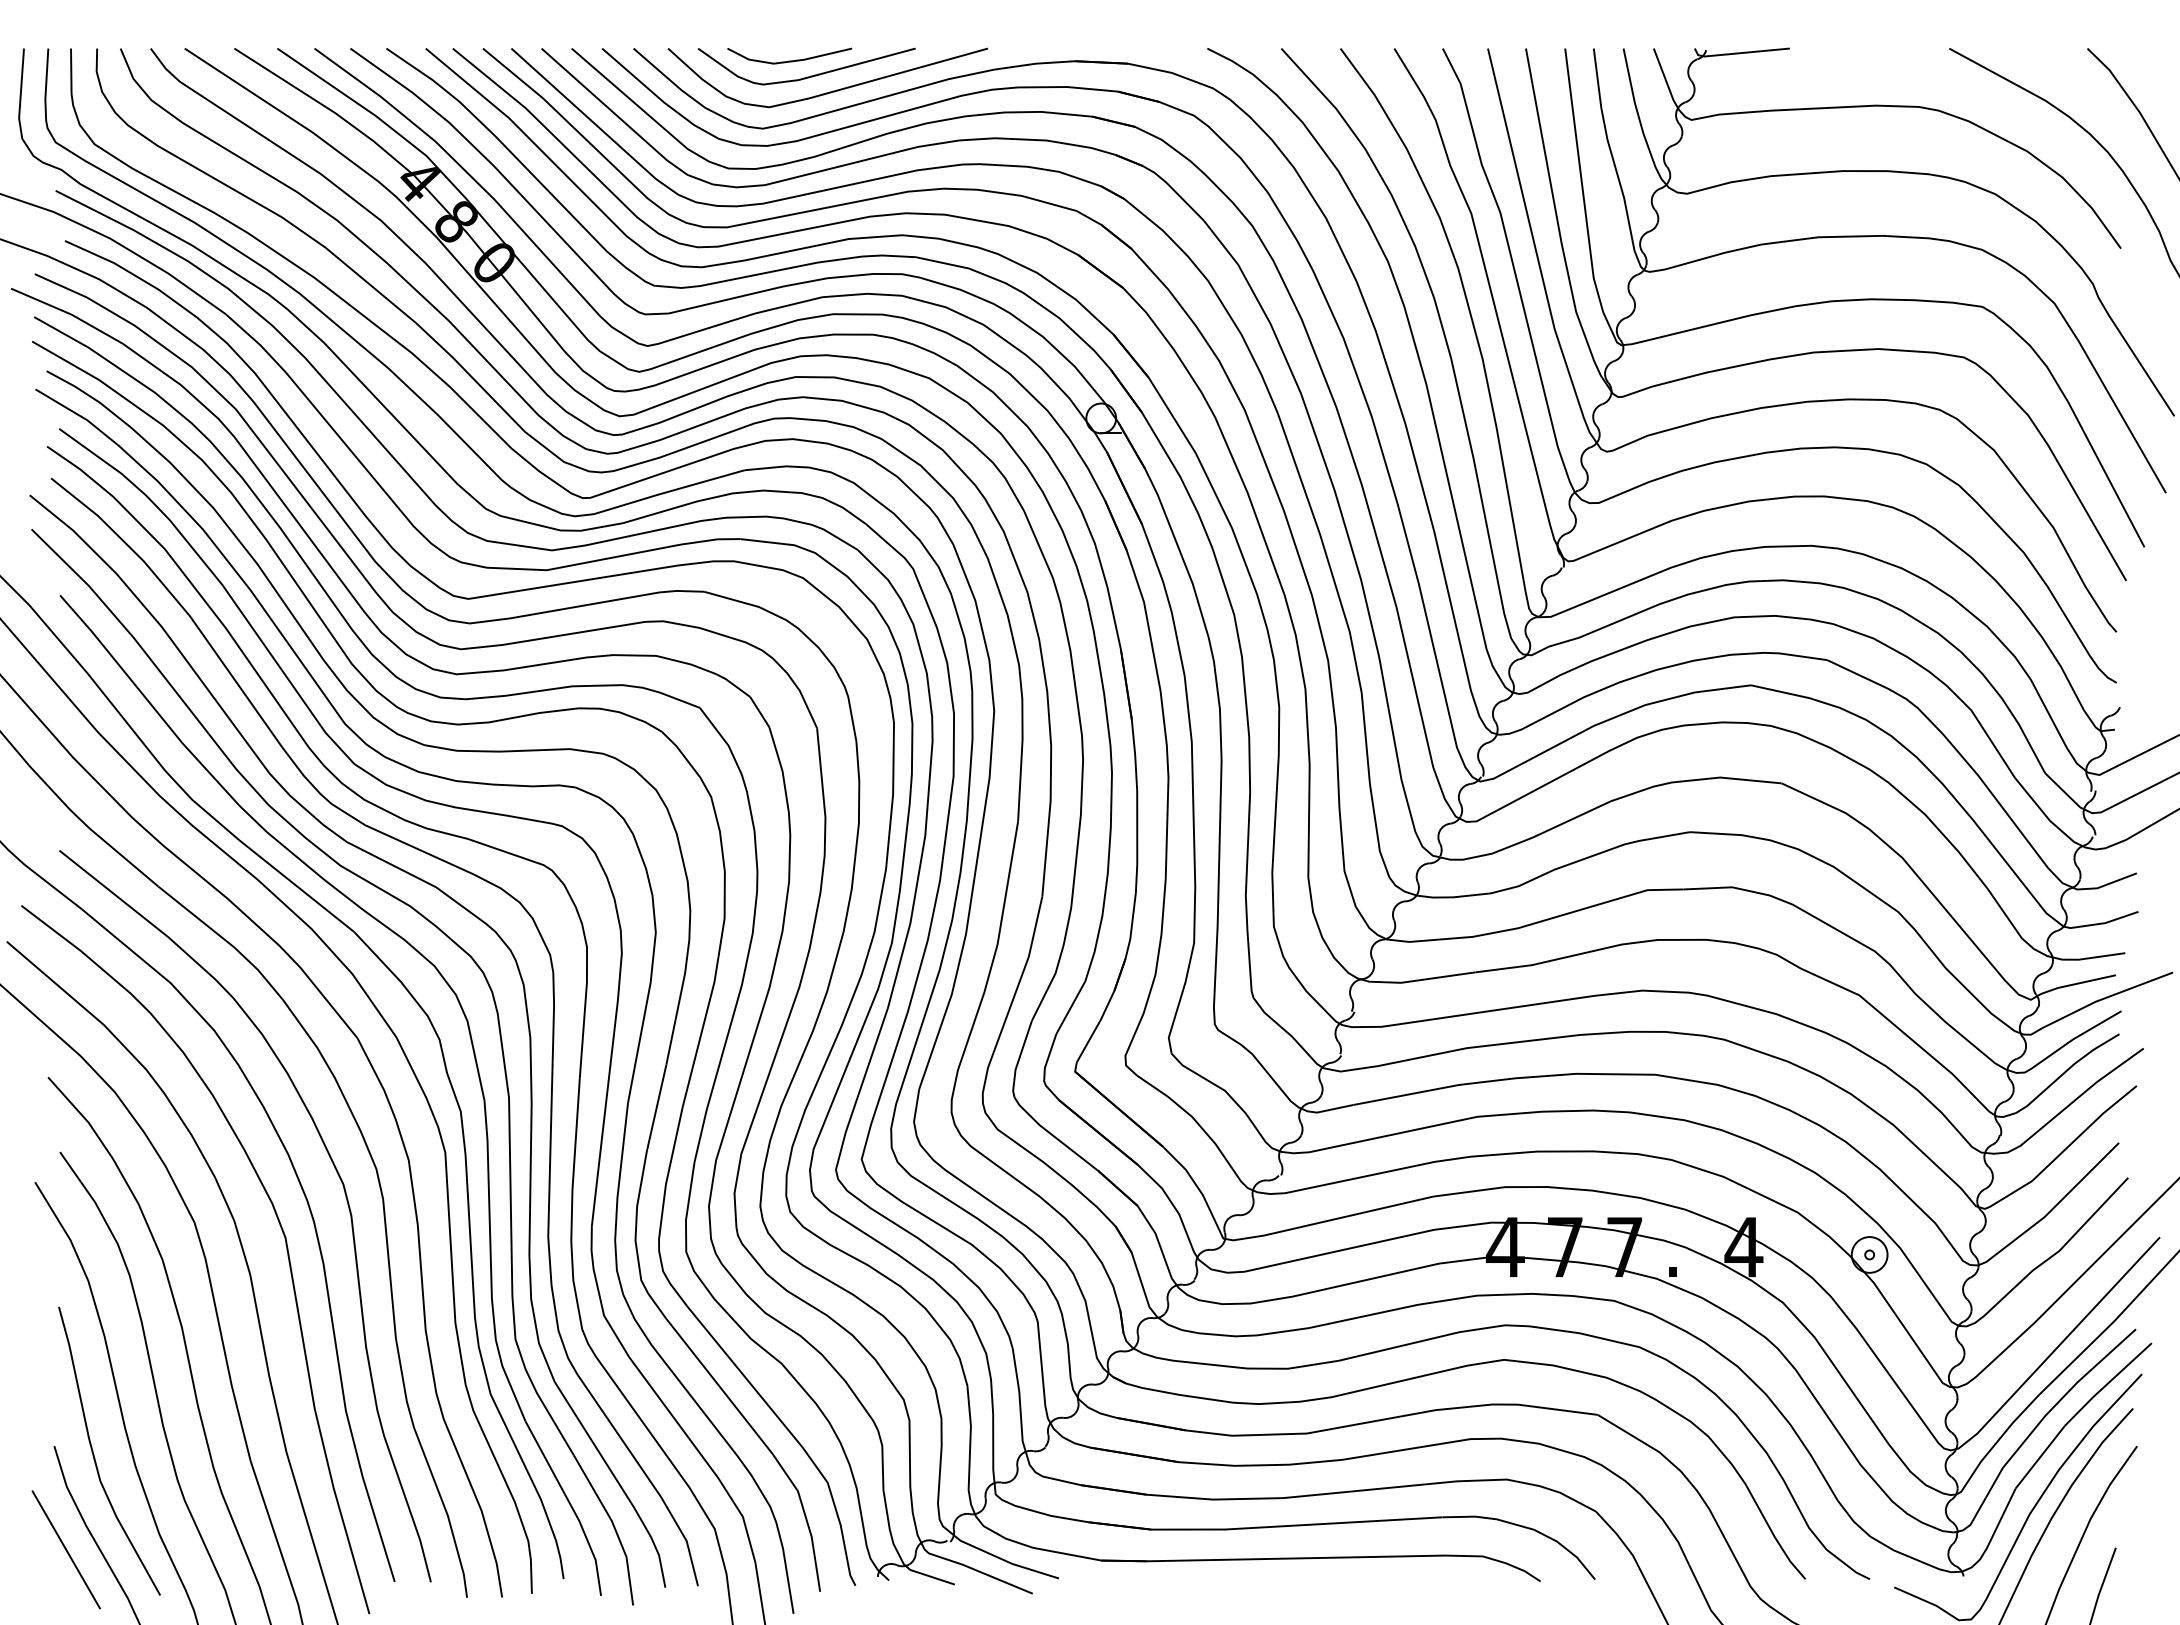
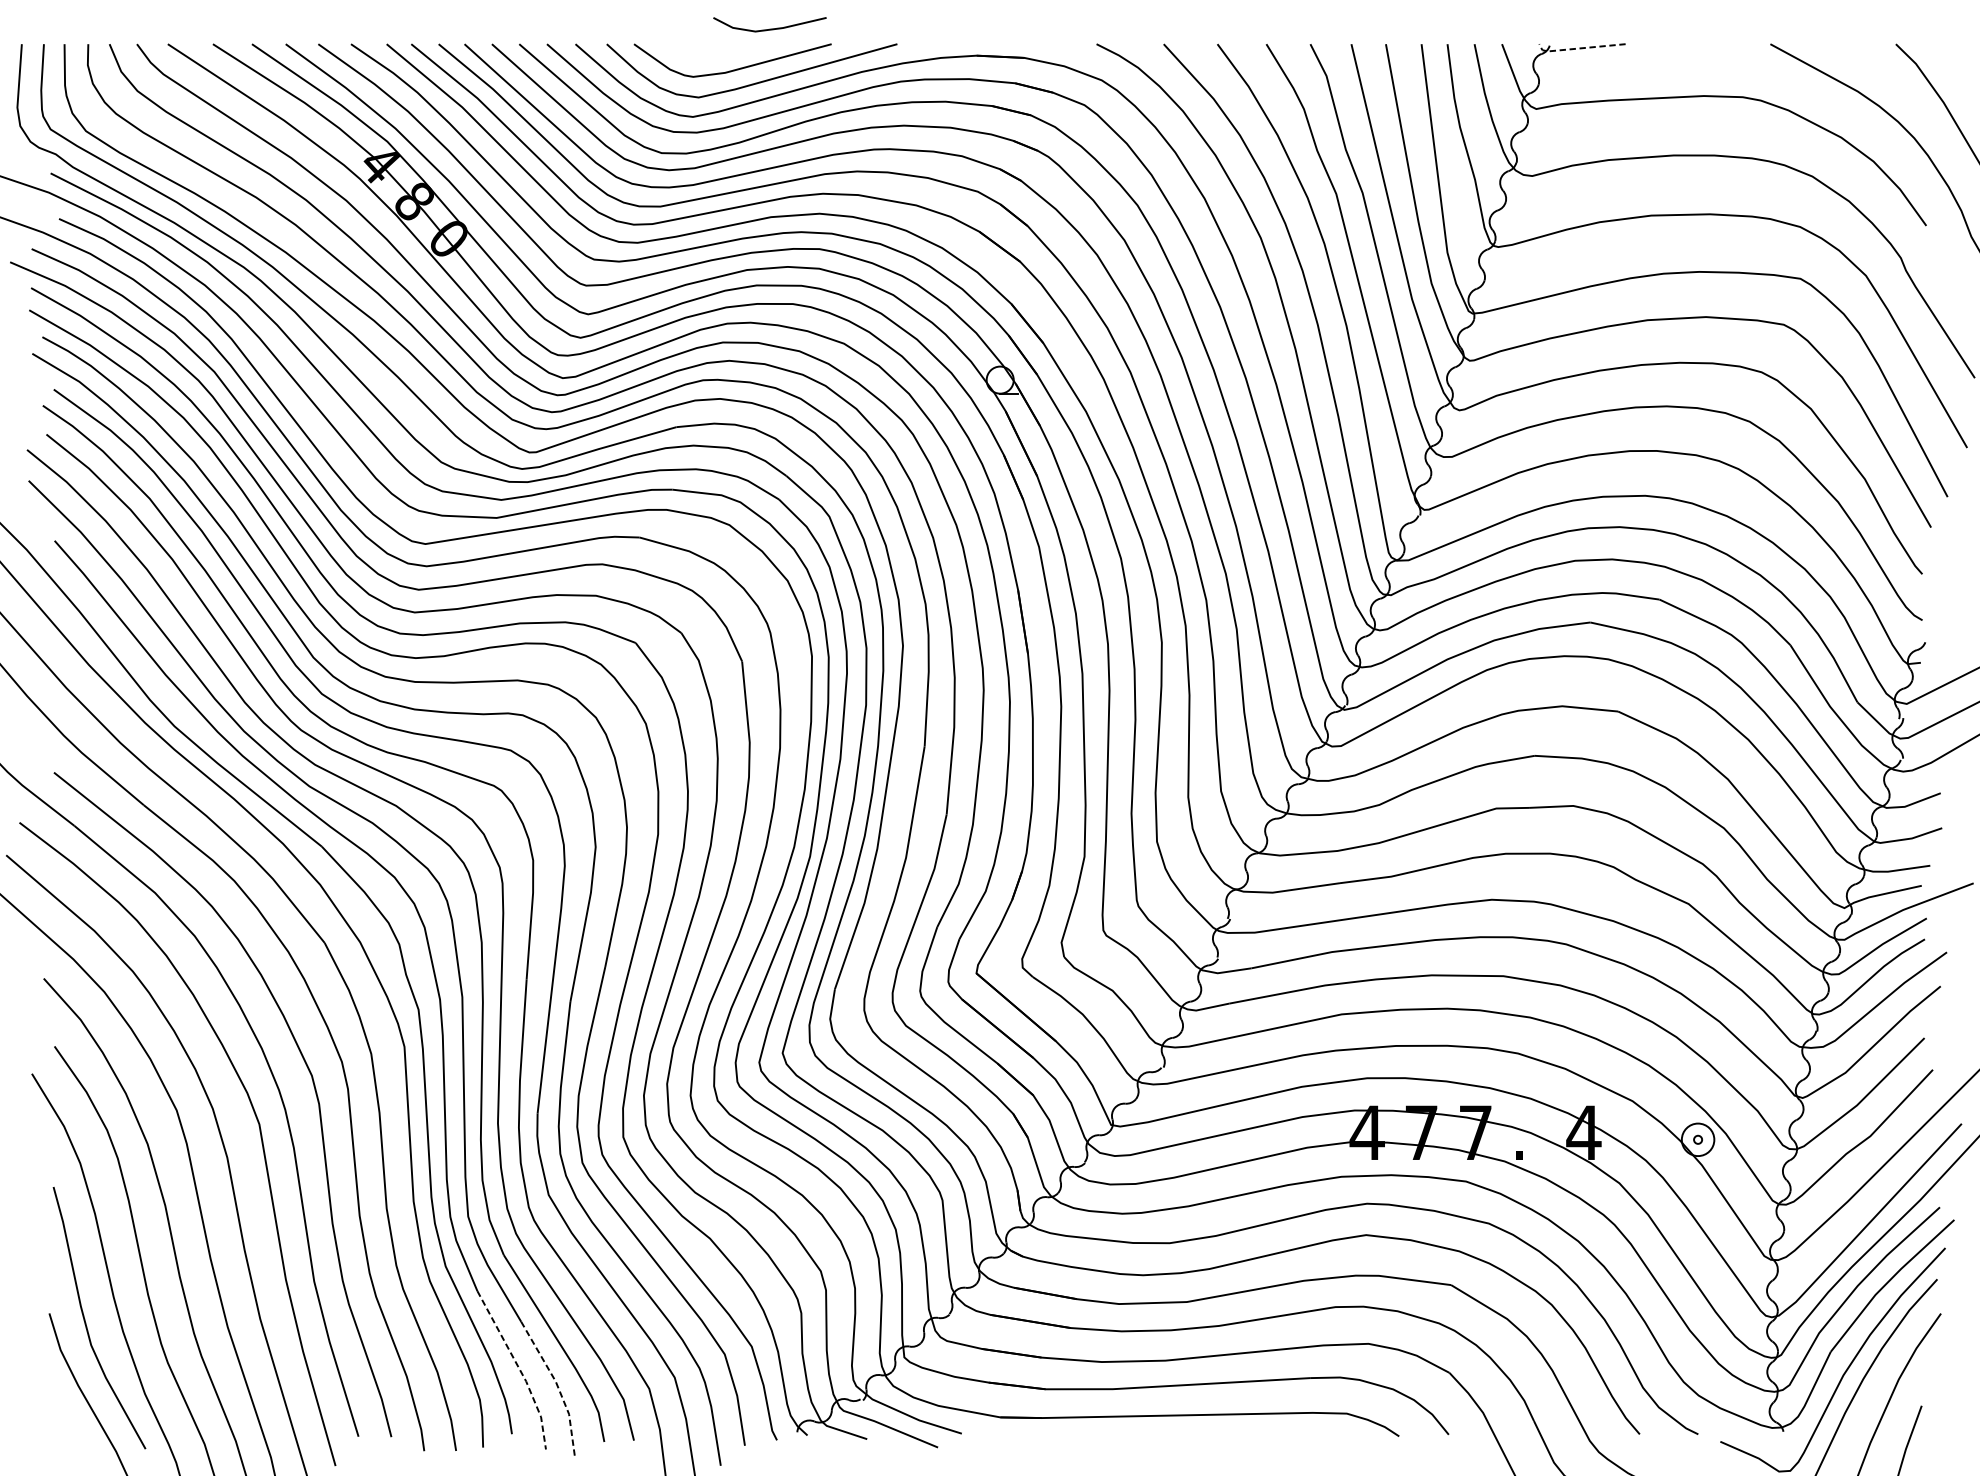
line: (1738, 53) -> (1578, 48), solid -> dashed
line: (789, 60) -> (769, 28), moved
line: (572, 1507) -> (520, 1369), solid -> dashed
line: (614, 1526) -> (558, 1386), solid -> dashed
line: (65, 1549) -> (59, 1407), removed

